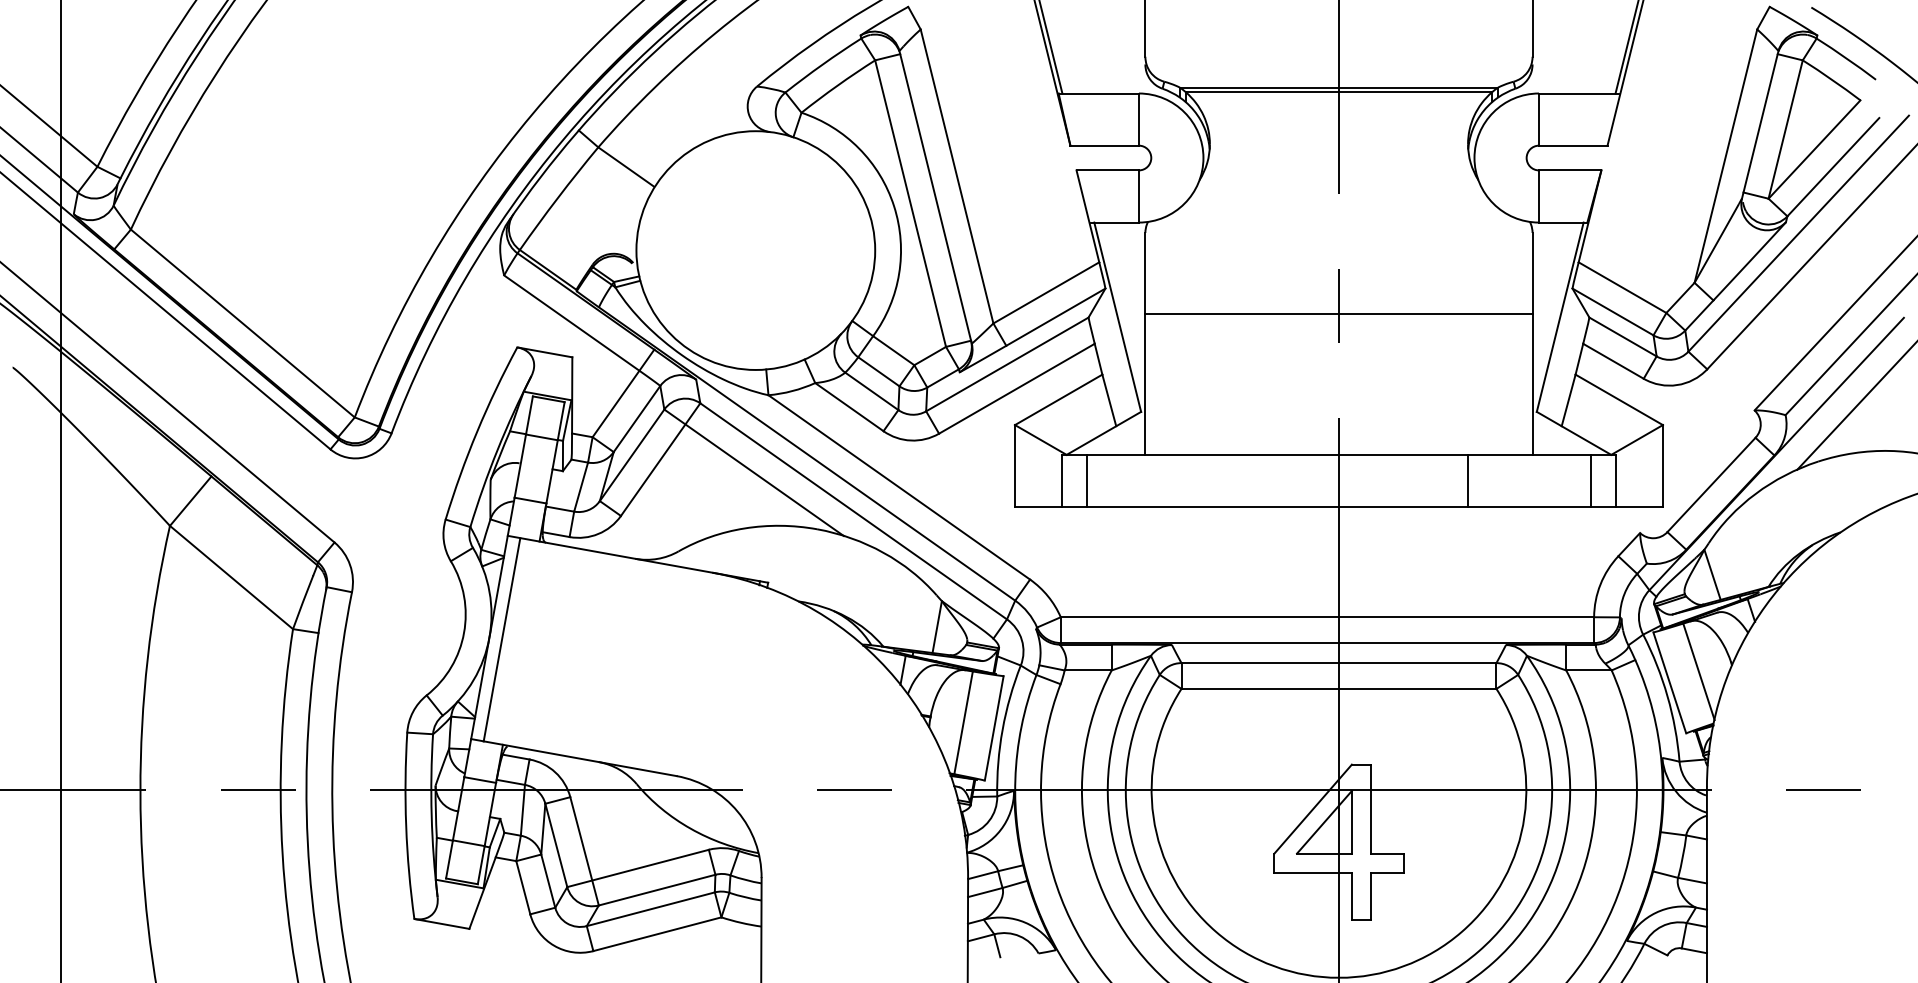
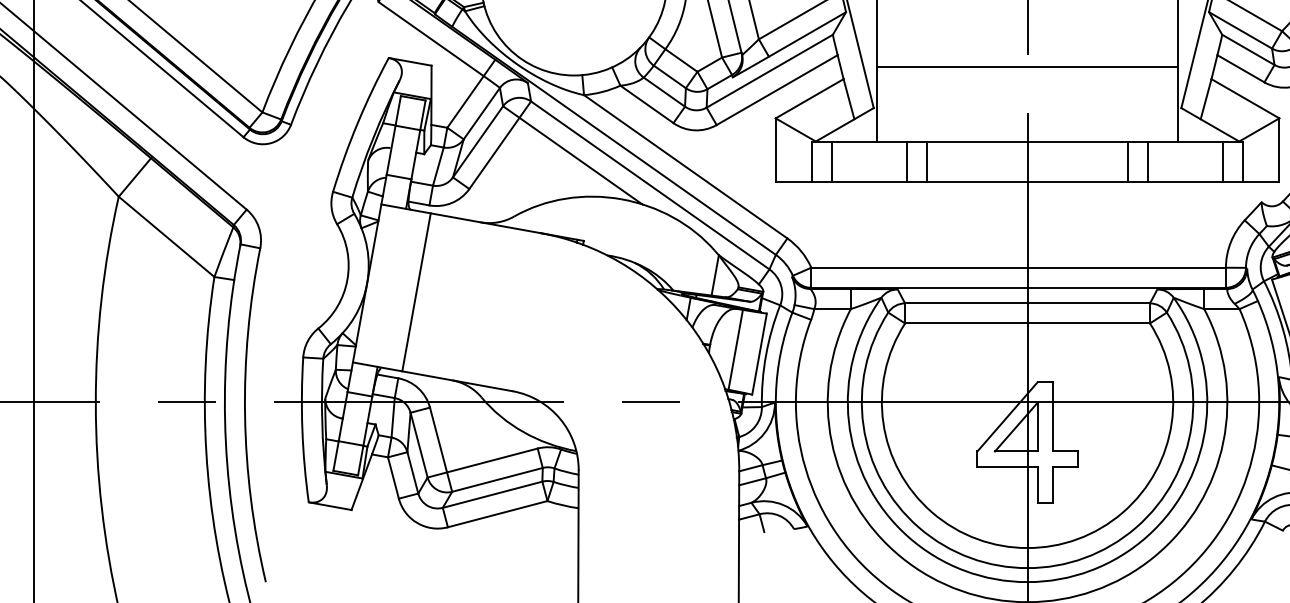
line: (1338, 314) -> (1027, 67), moved
line: (1184, 480) -> (907, 161), added
line: (1209, 480) -> (926, 161), added
line: (1493, 480) -> (1147, 161), added
line: (501, 639) -> (416, 292), moved

